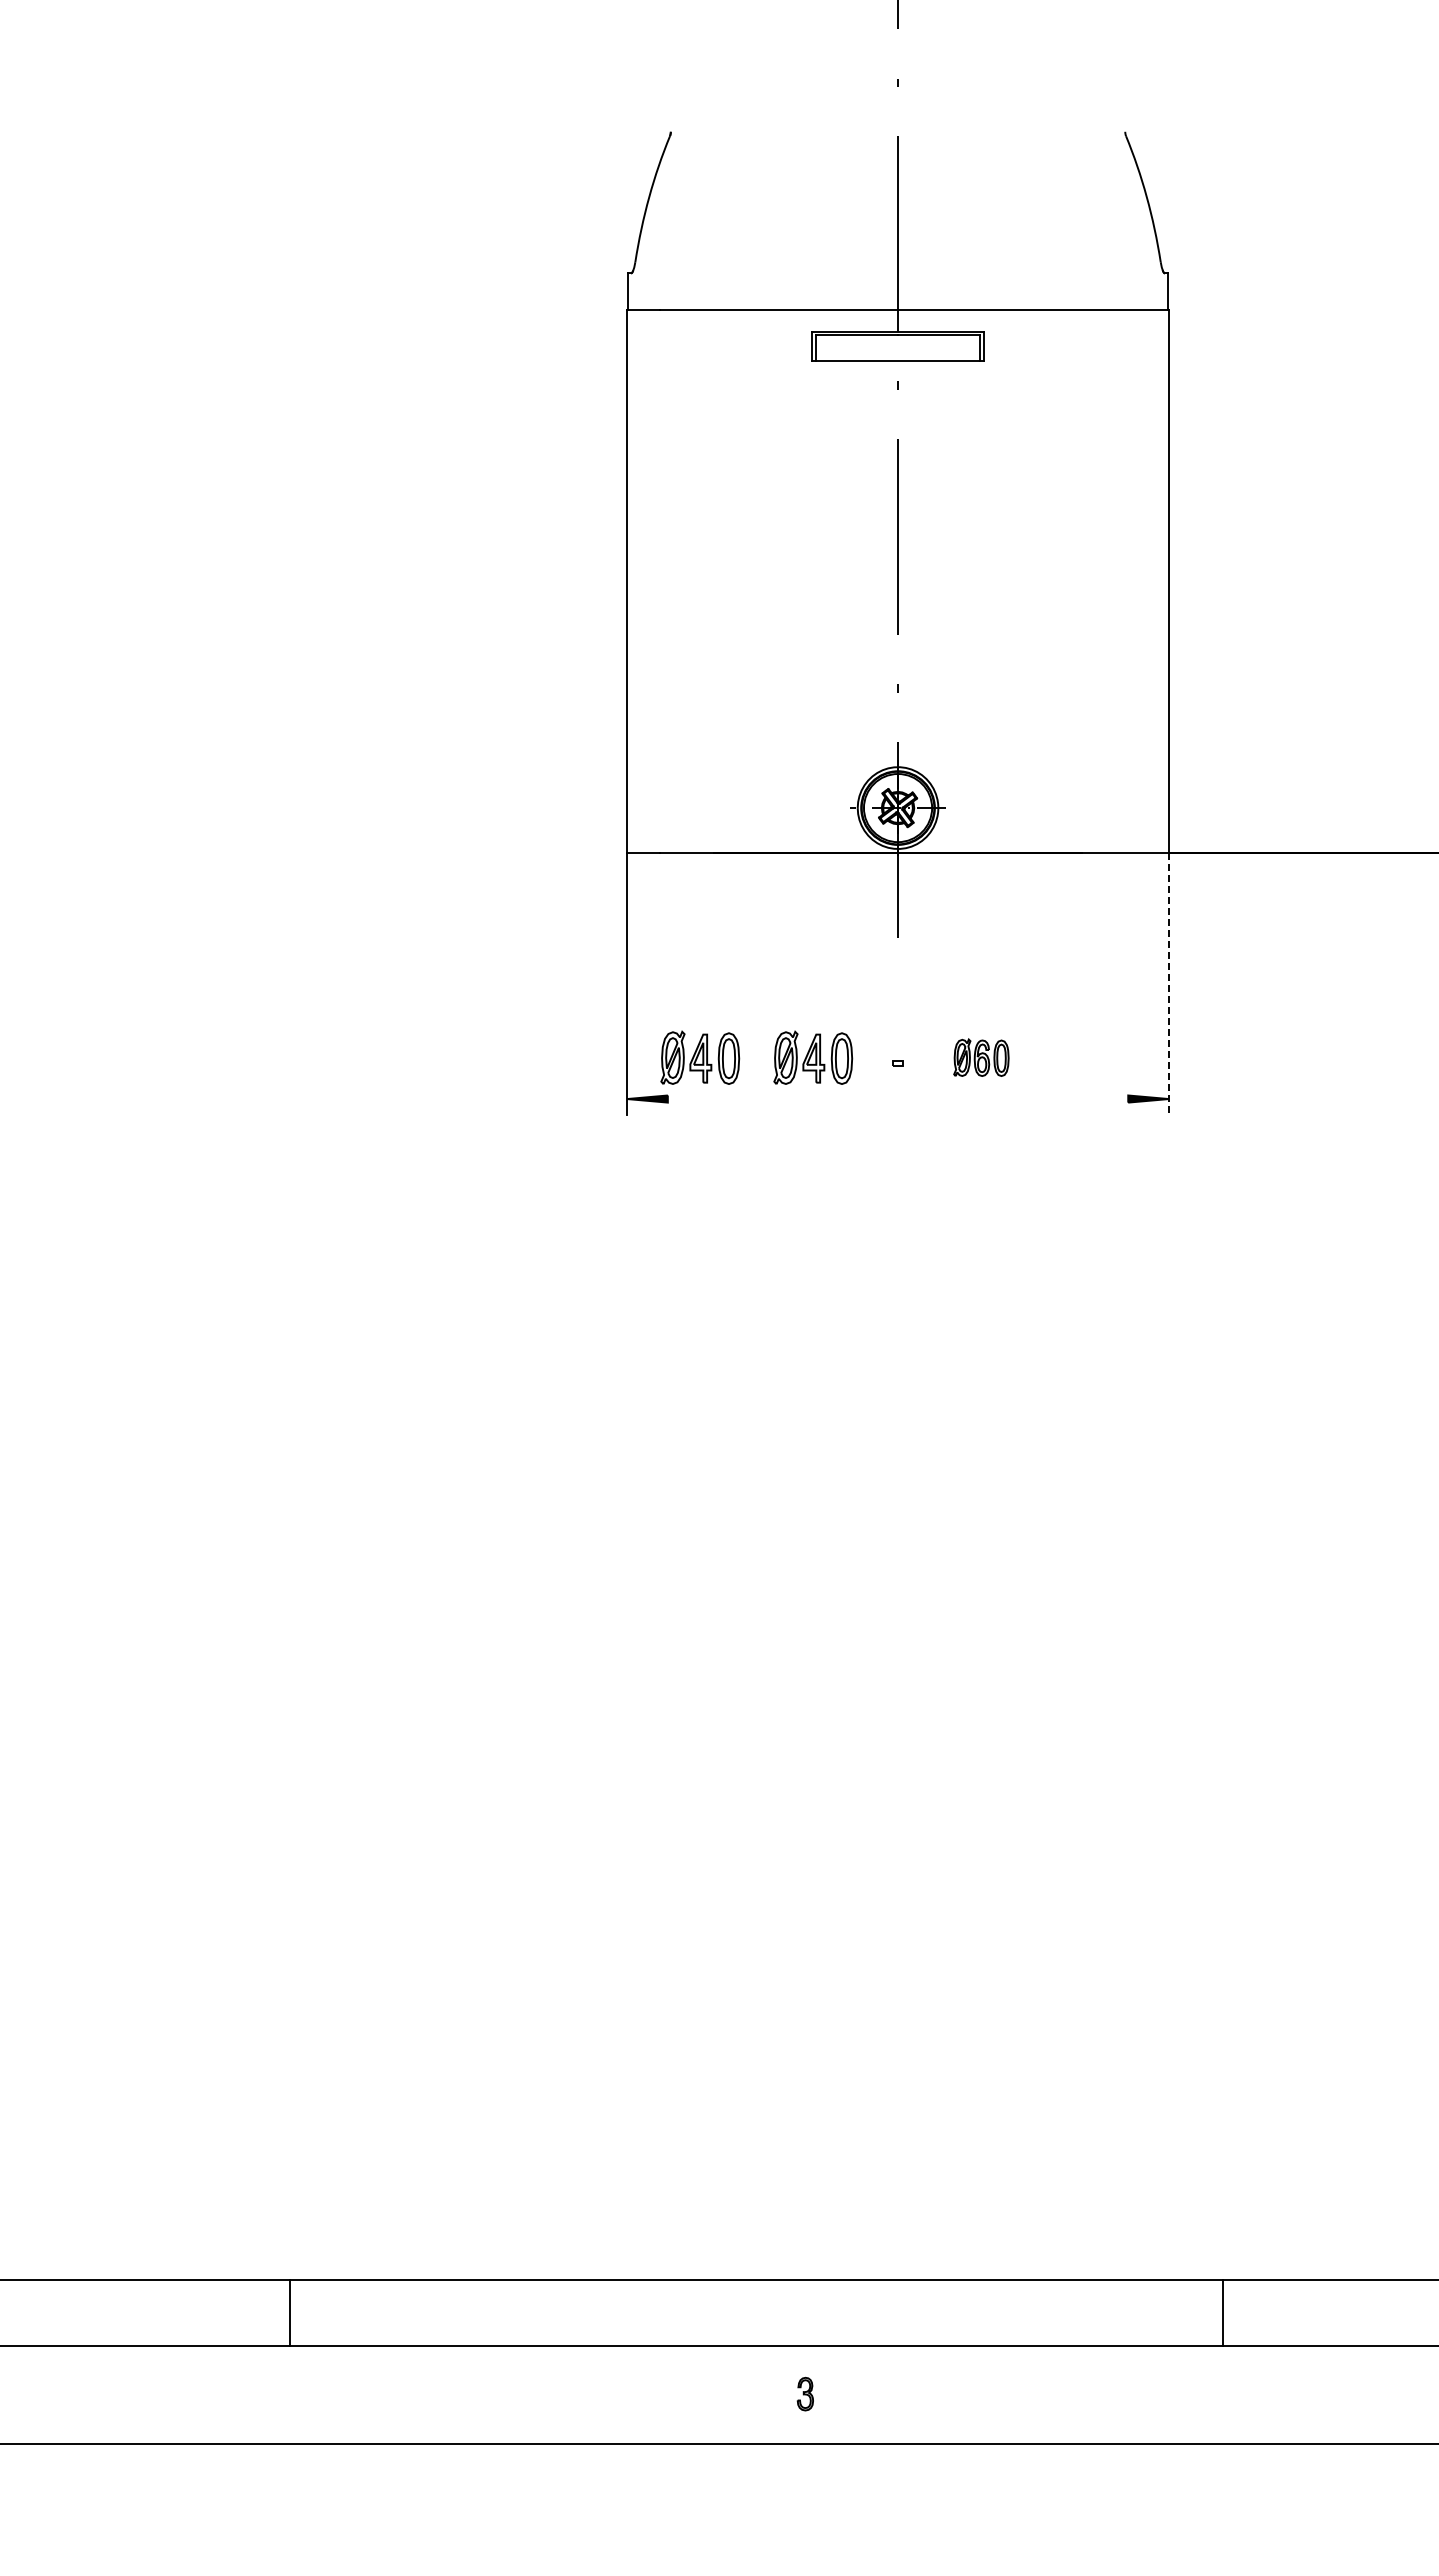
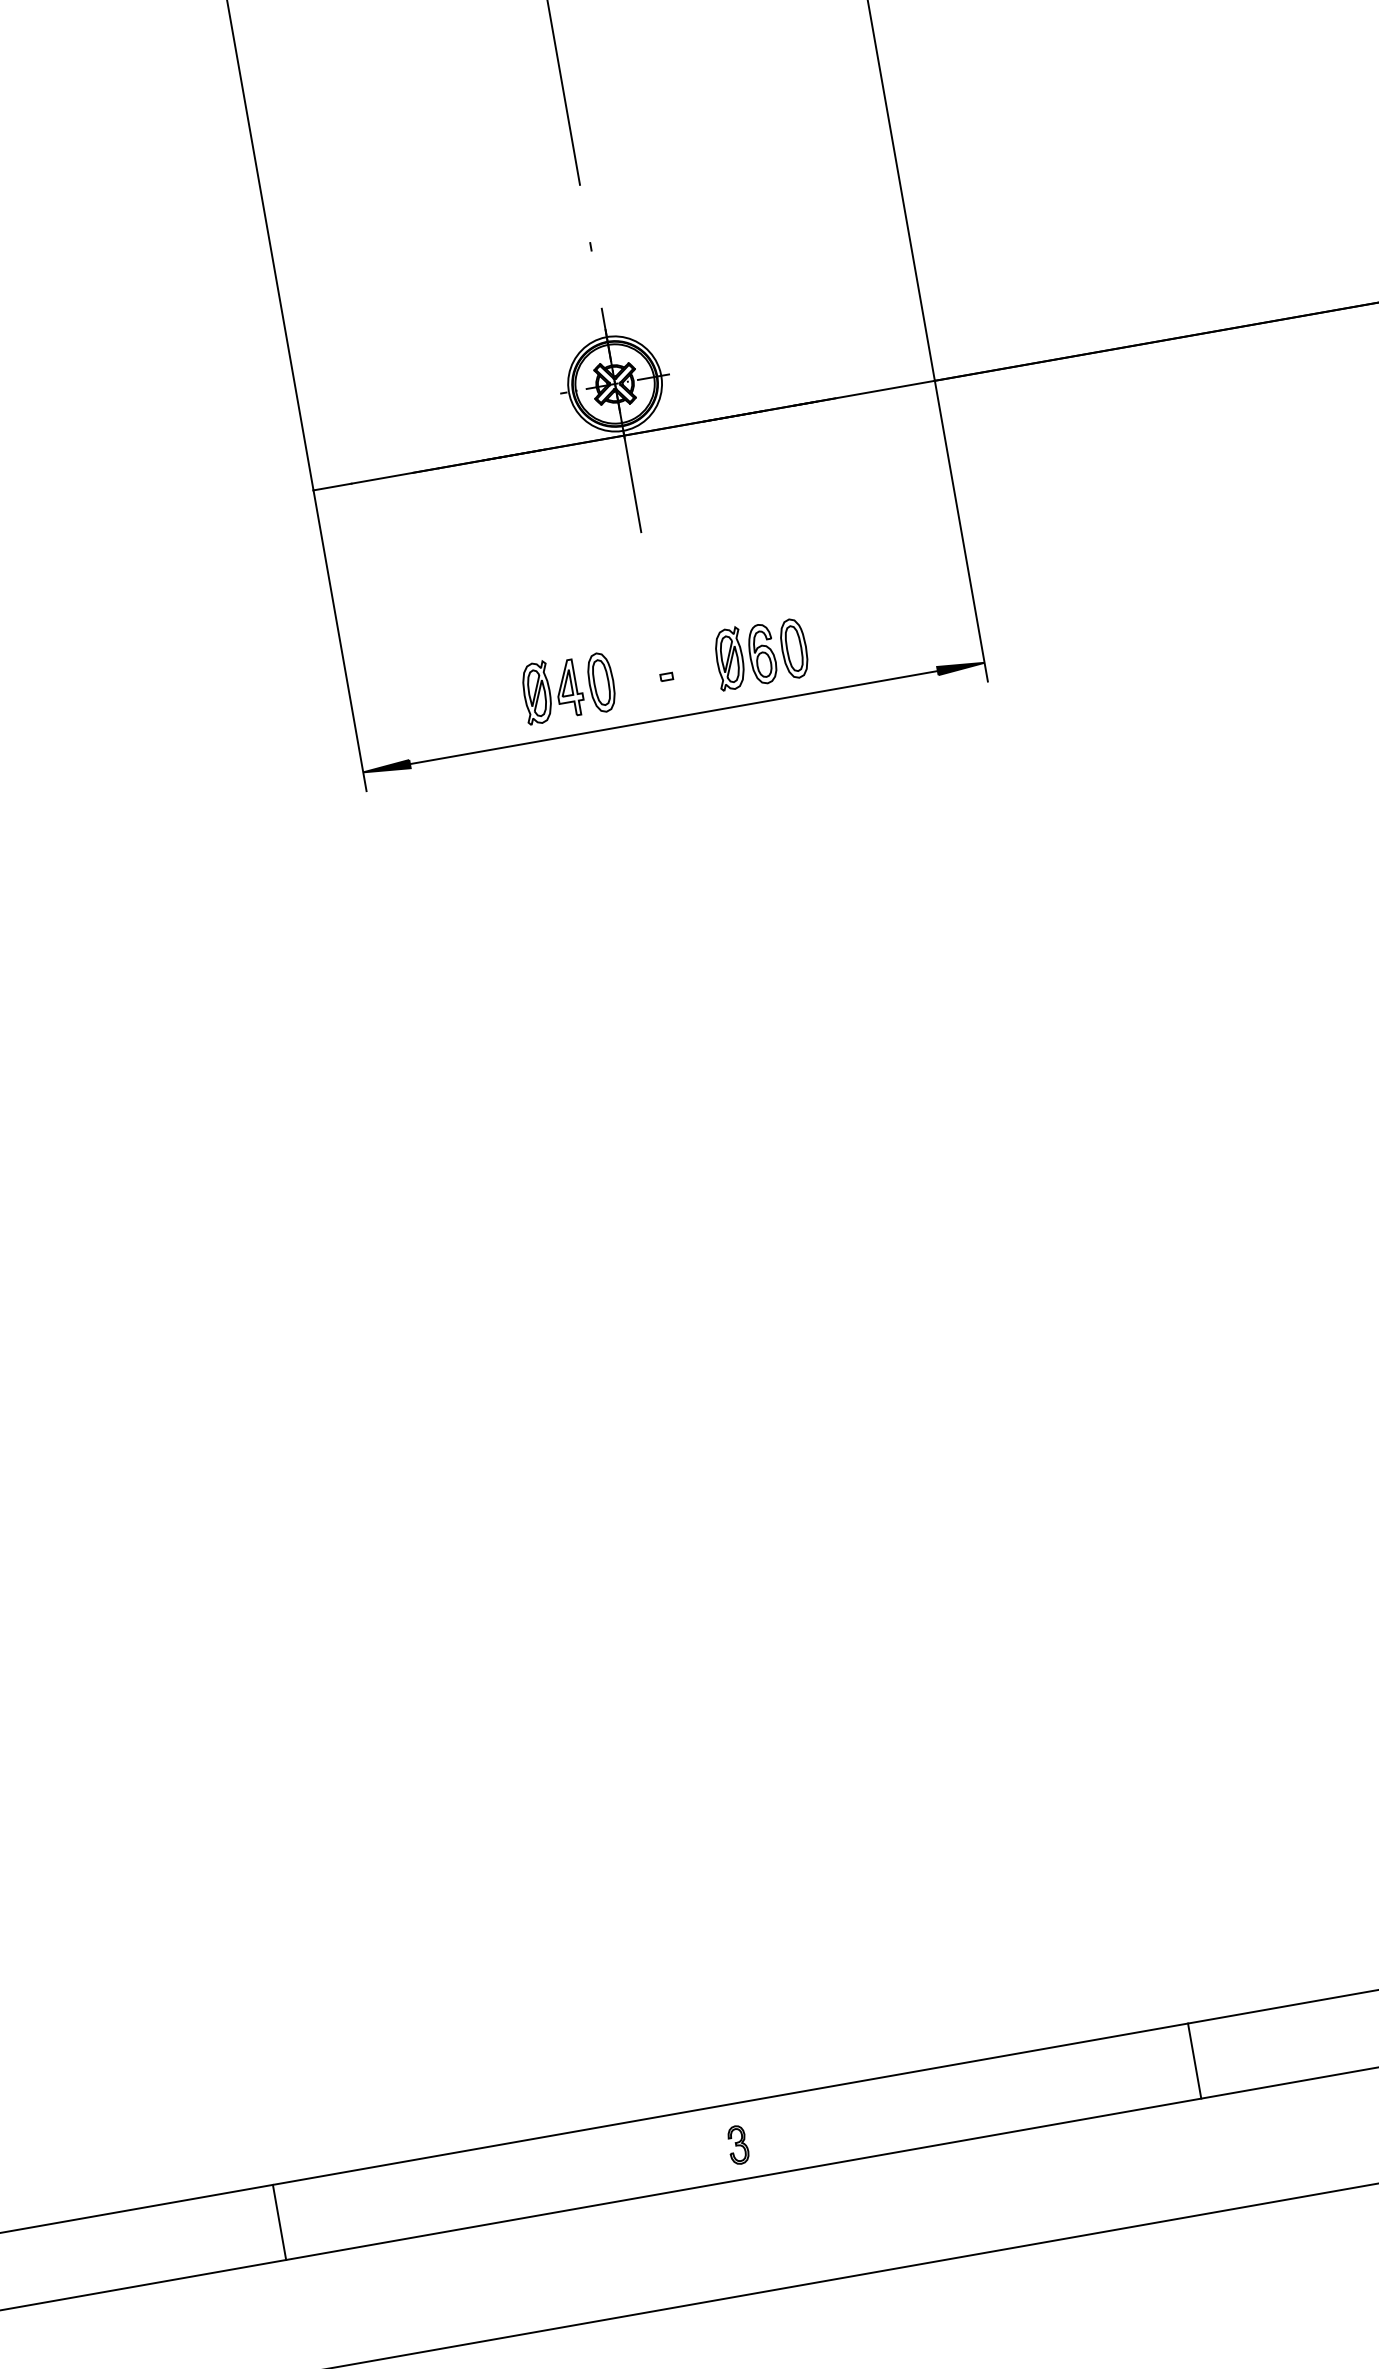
line: (1169, 984) -> (961, 531), dashed -> solid
part: (700, 1057) -> (439, 709), removed
part: (981, 1057) -> (761, 653), size x1.43
line: (897, 1099) -> (673, 718), added
line: (289, 2312) -> (278, 2221), moved
line: (1223, 2312) -> (1194, 2060), moved
part: (804, 2393) -> (736, 2144), moved

